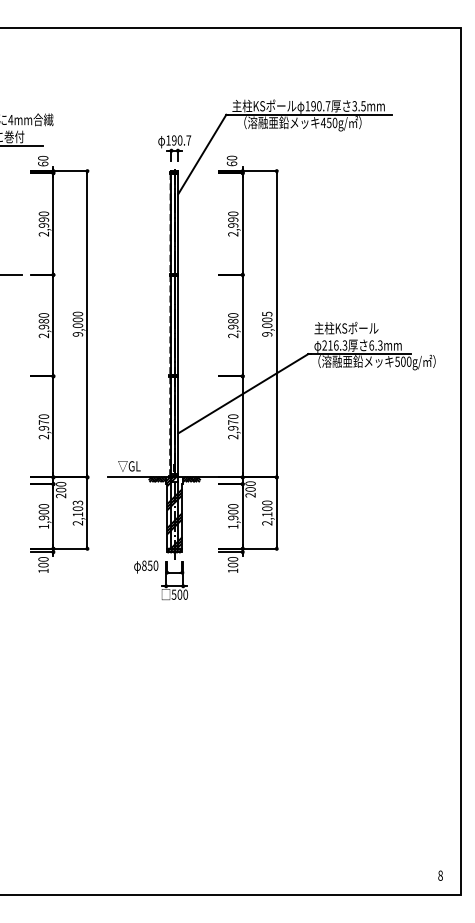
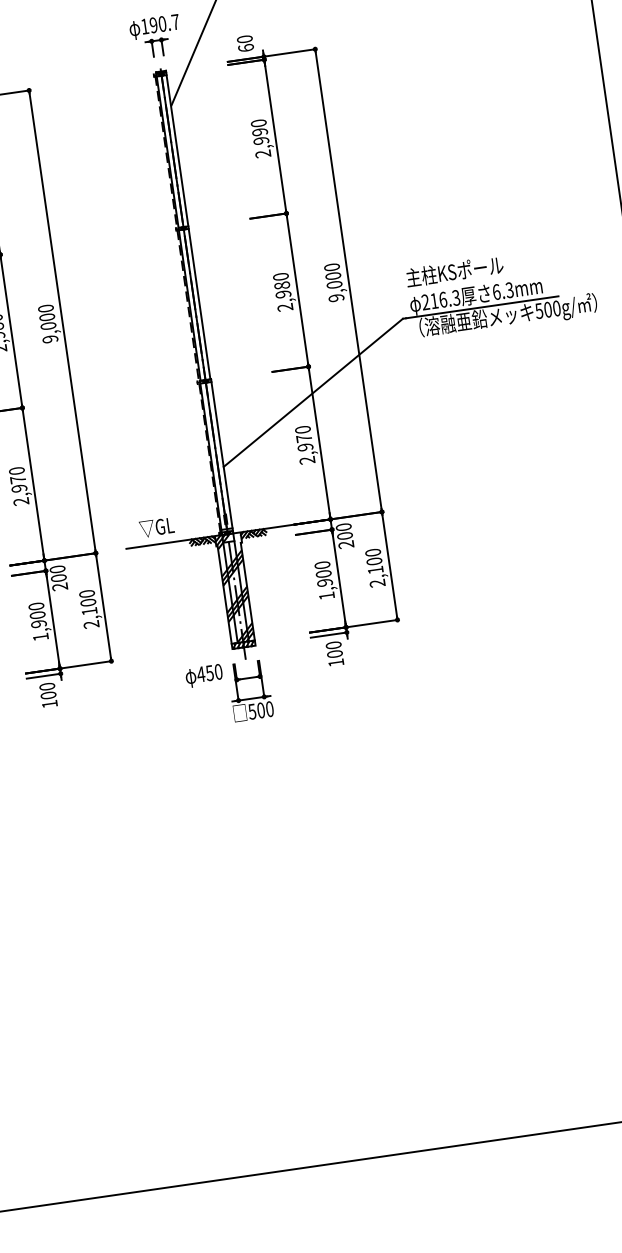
text: (267, 313) -> (332, 266), 9,005 -> 9,000
text: (77, 502) -> (86, 593), 2,103 -> 2,100
text: (143, 565) -> (199, 674), 850 -> 450

